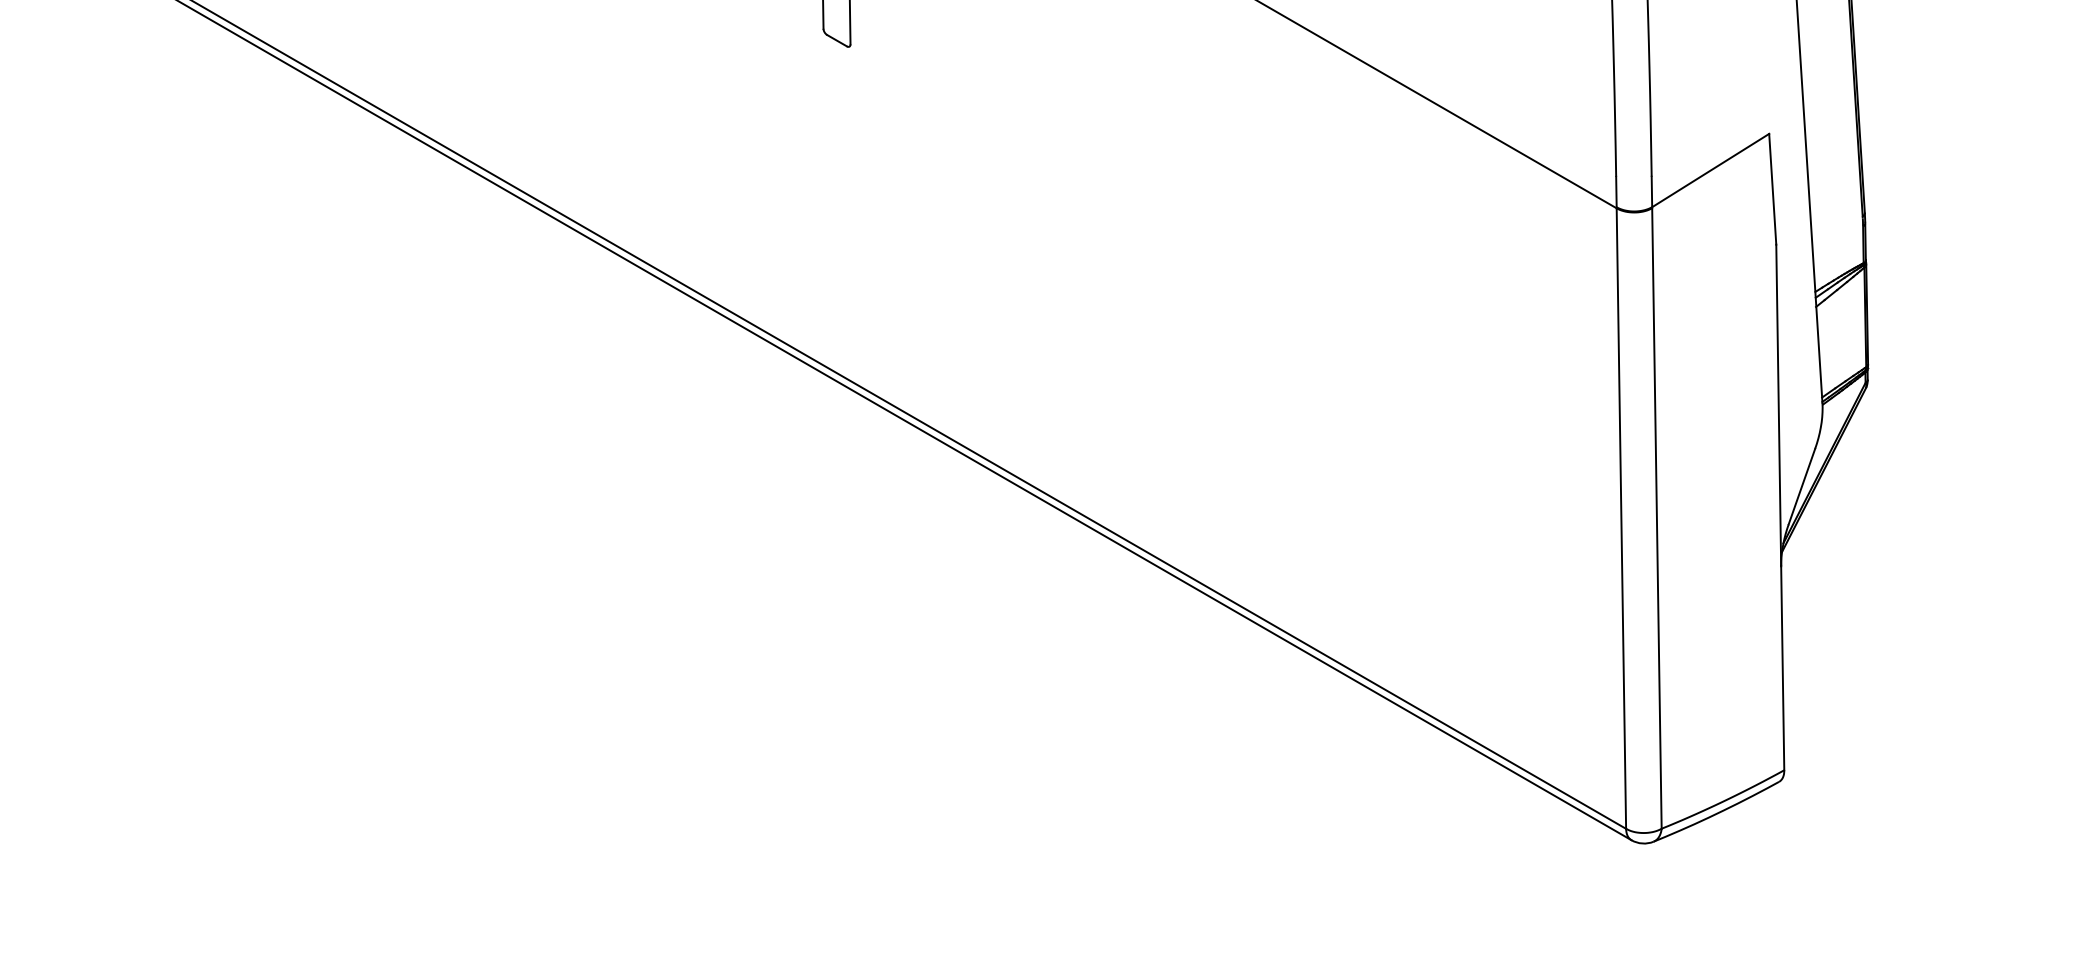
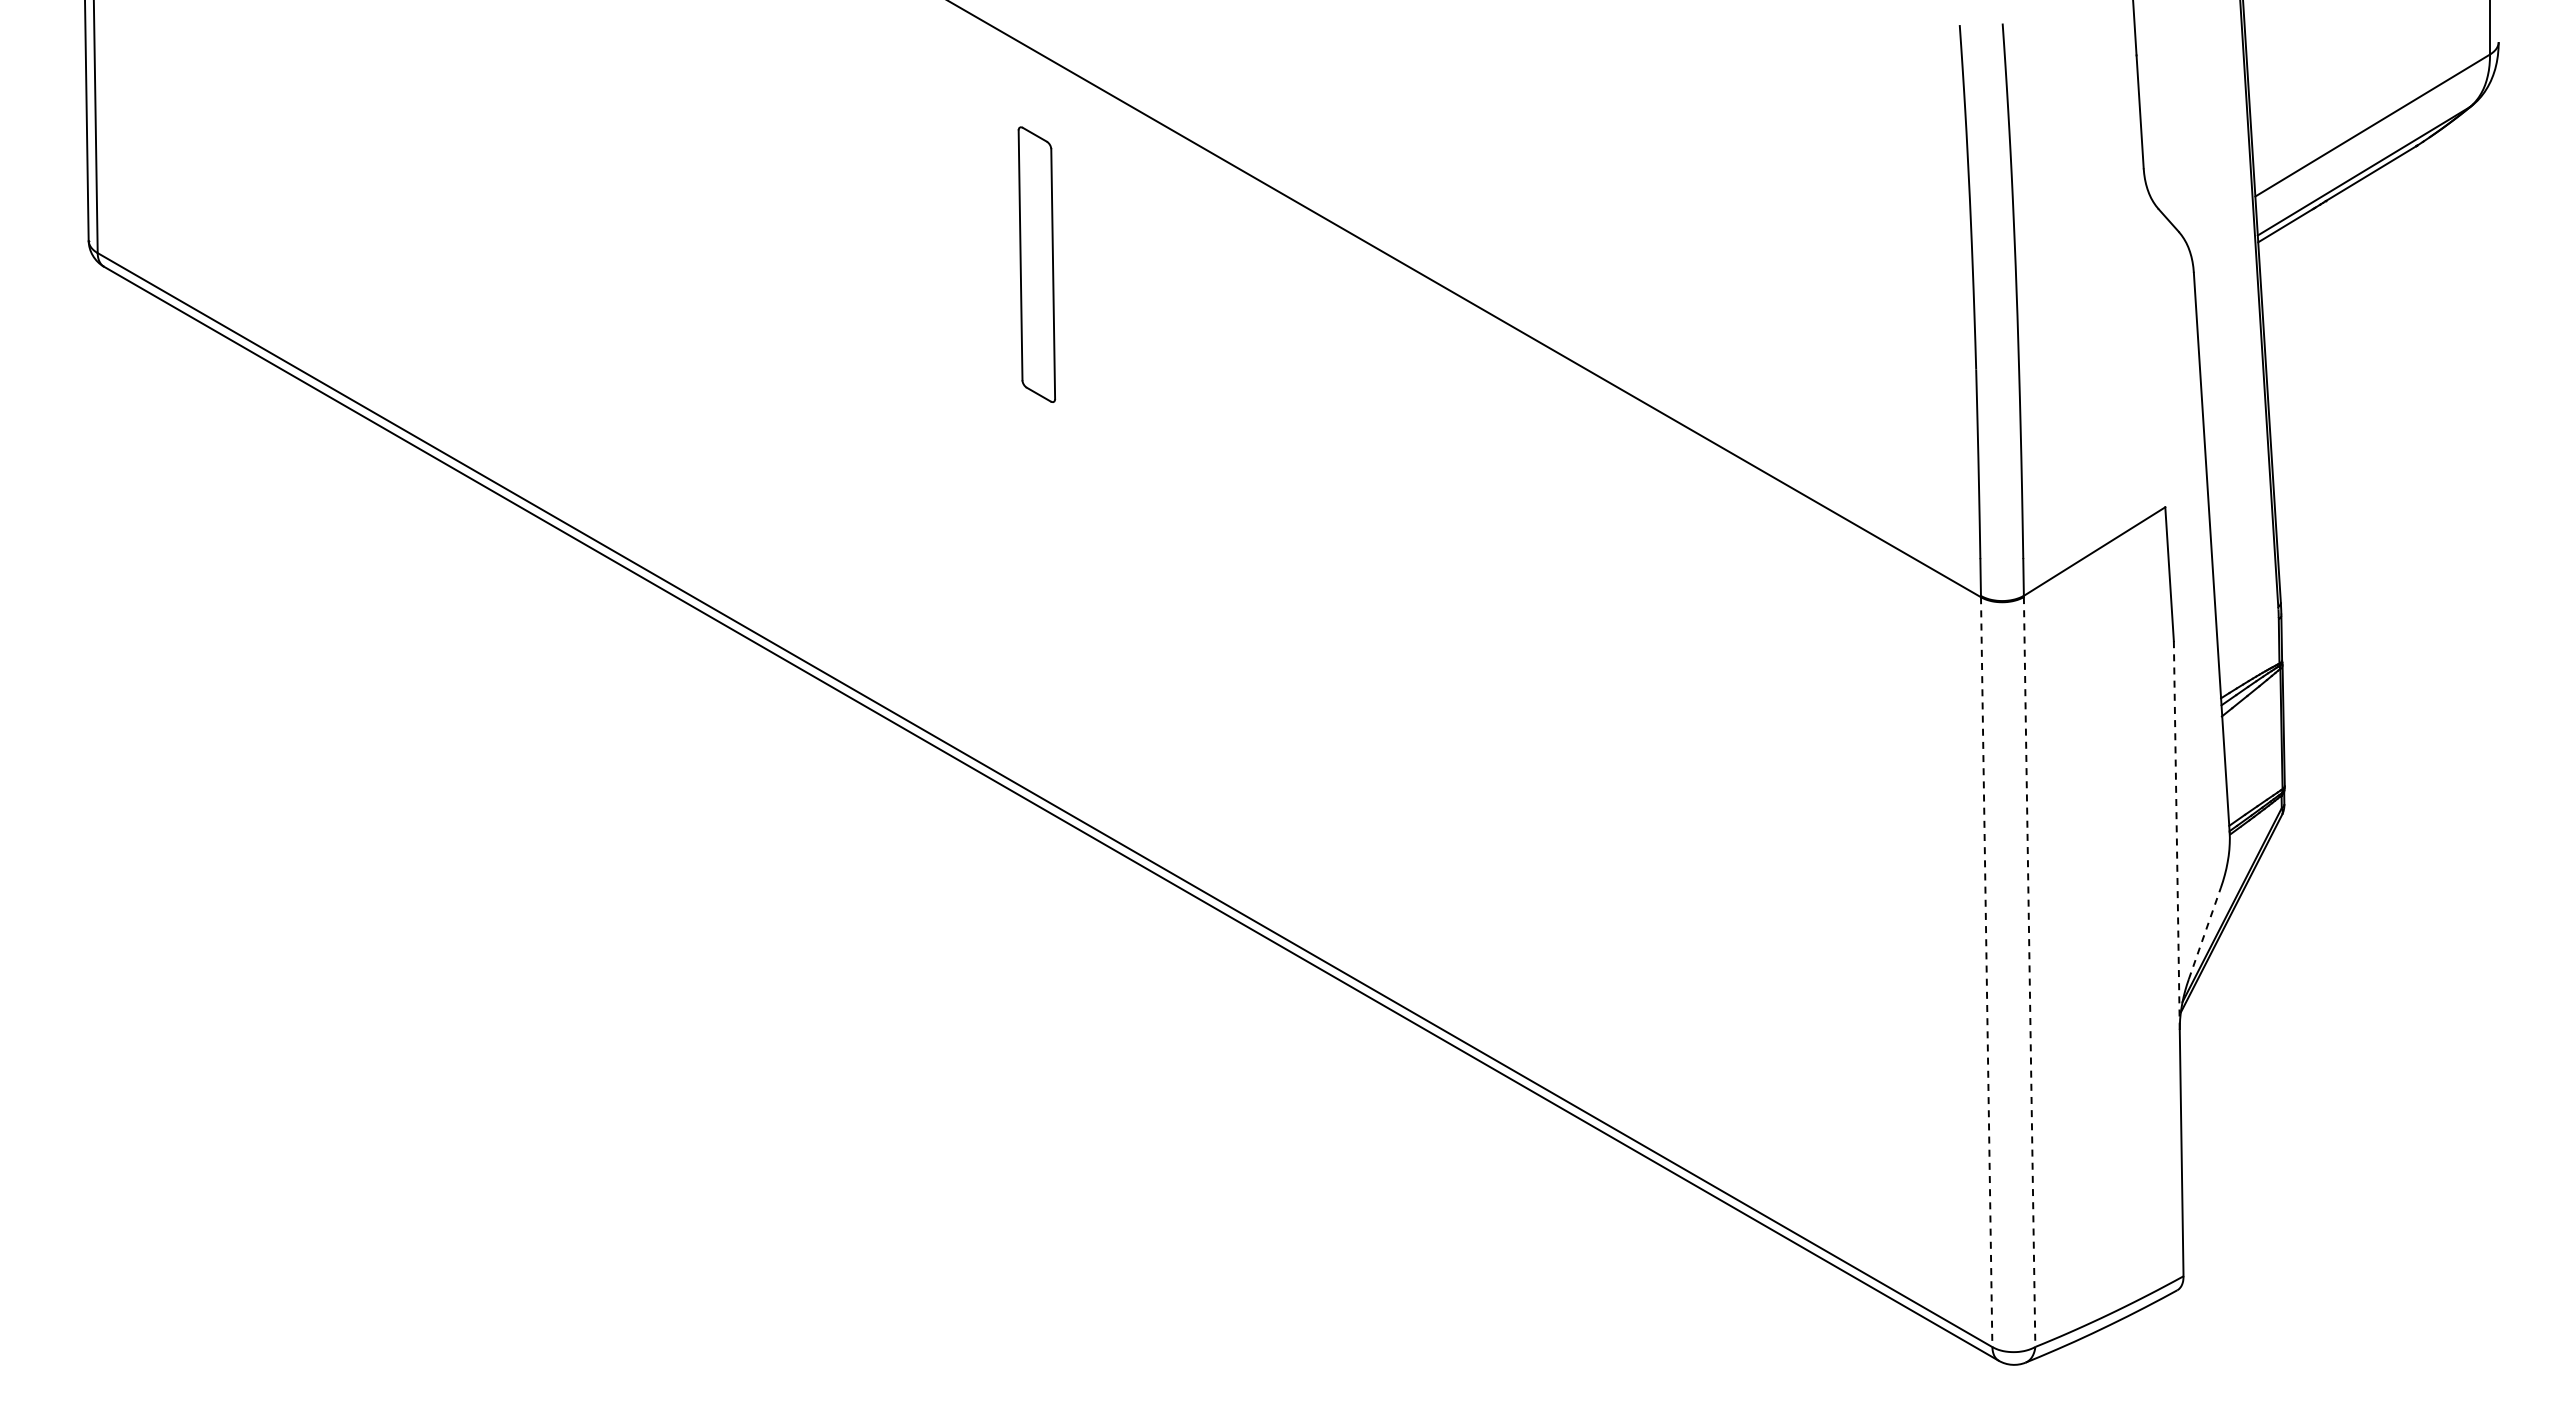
line: (1778, 406) -> (2176, 836), solid -> dashed
line: (1802, 486) -> (2205, 933), solid -> dashed
line: (1621, 518) -> (1986, 972), solid -> dashed
line: (1656, 518) -> (2029, 972), solid -> dashed

